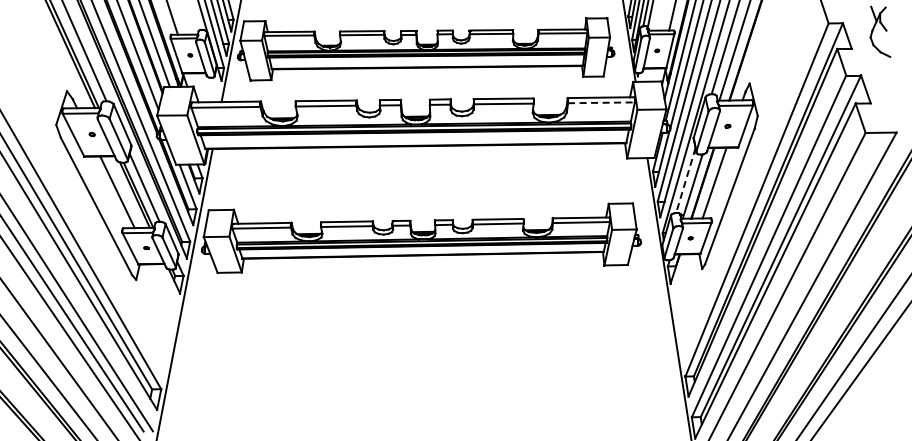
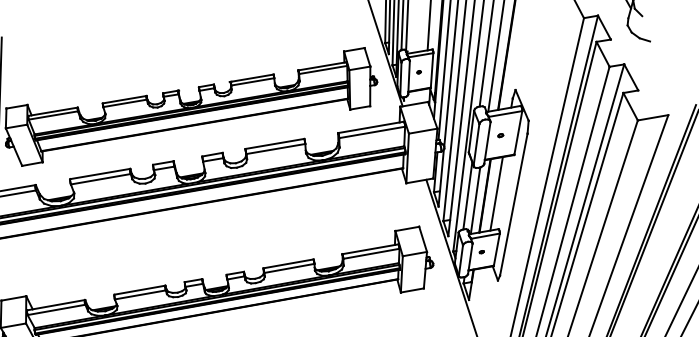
line: (601, 102) -> (372, 132), dashed -> solid
line: (685, 180) -> (467, 195), dashed -> solid

